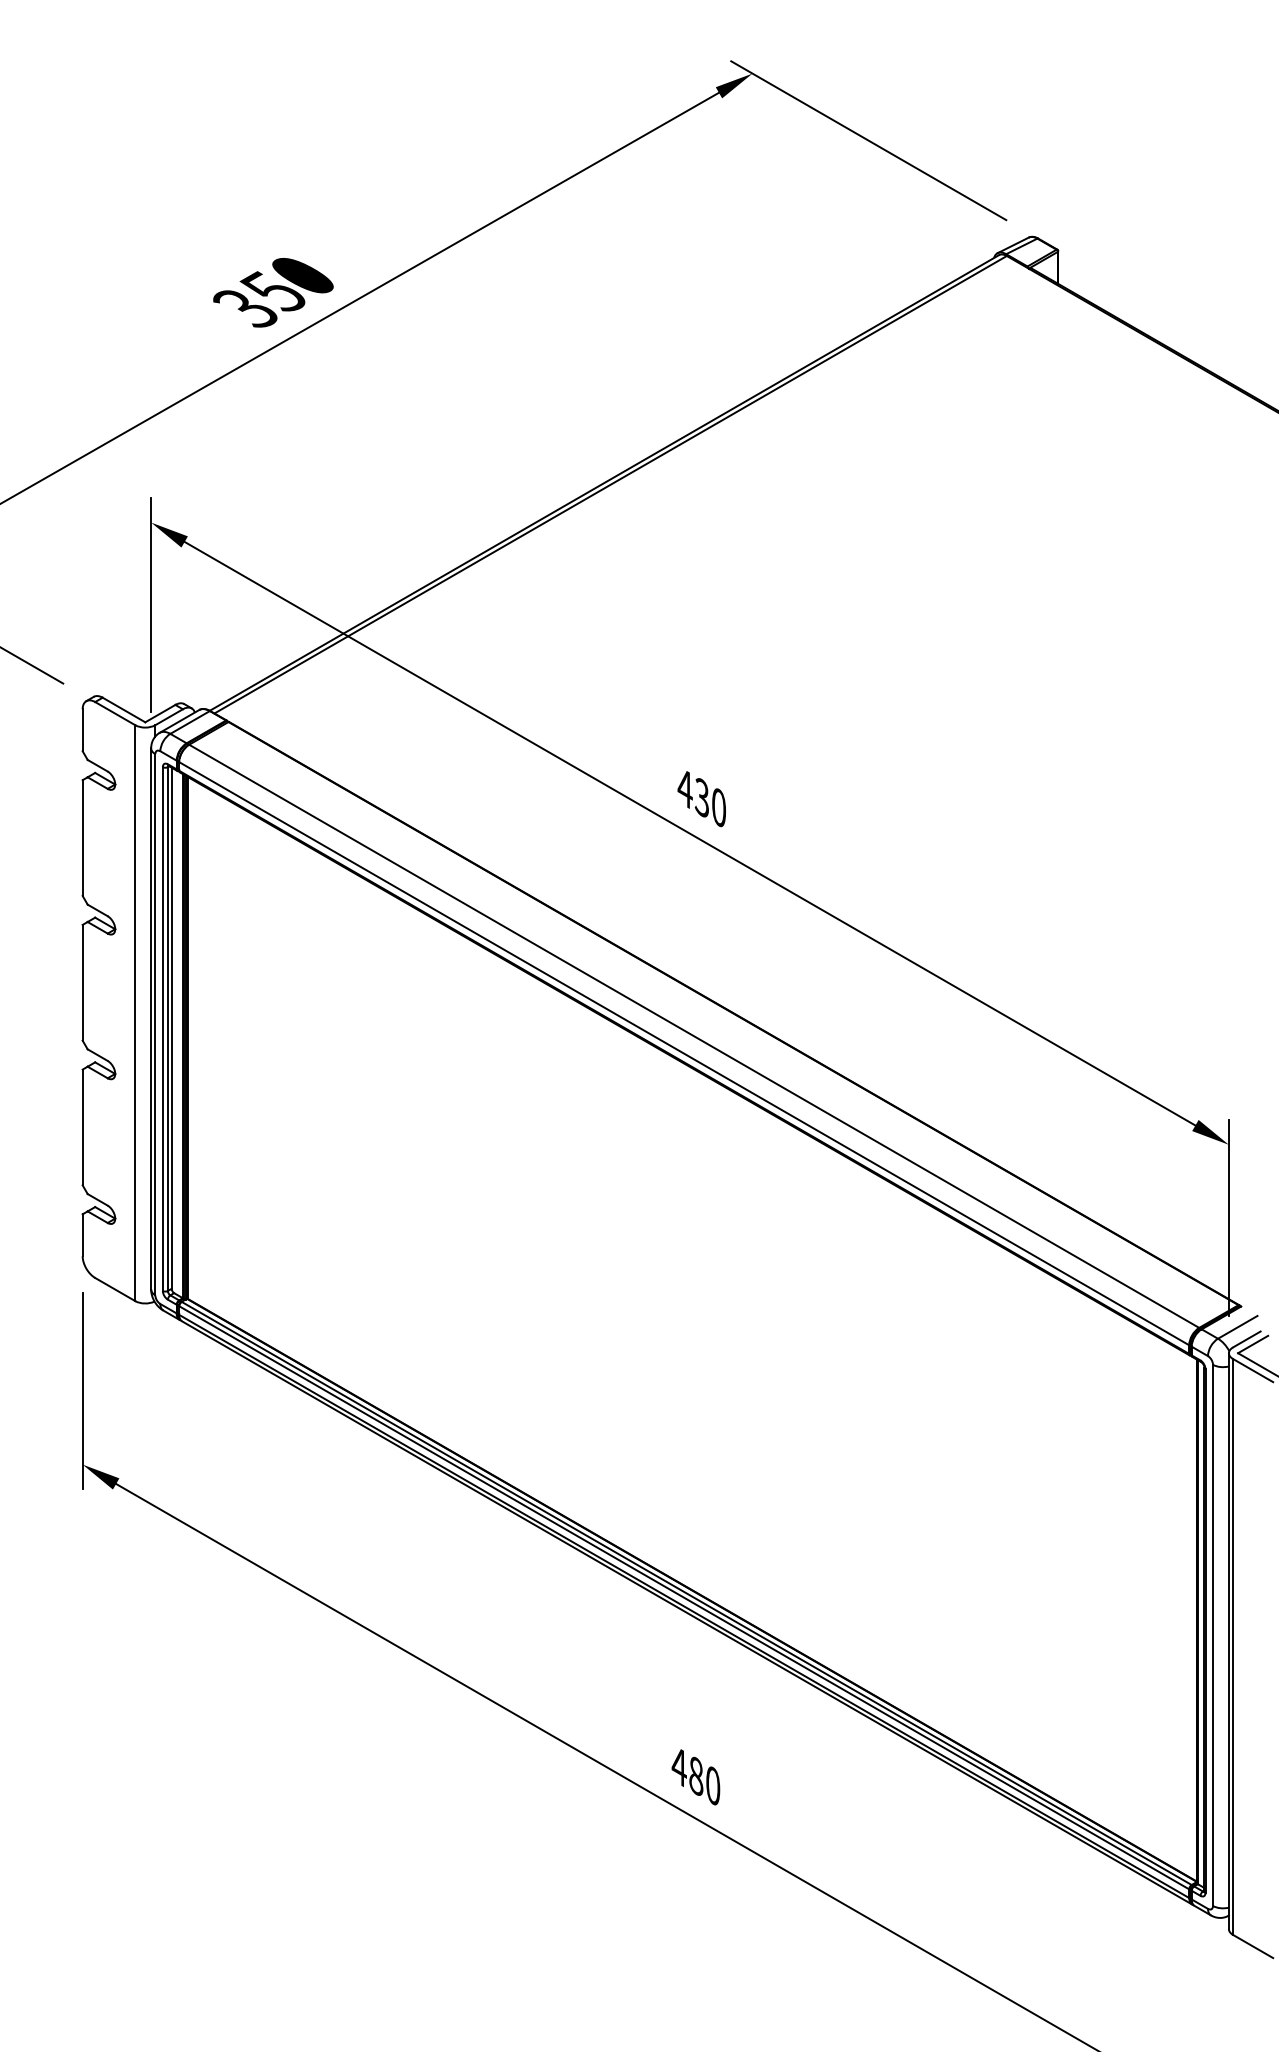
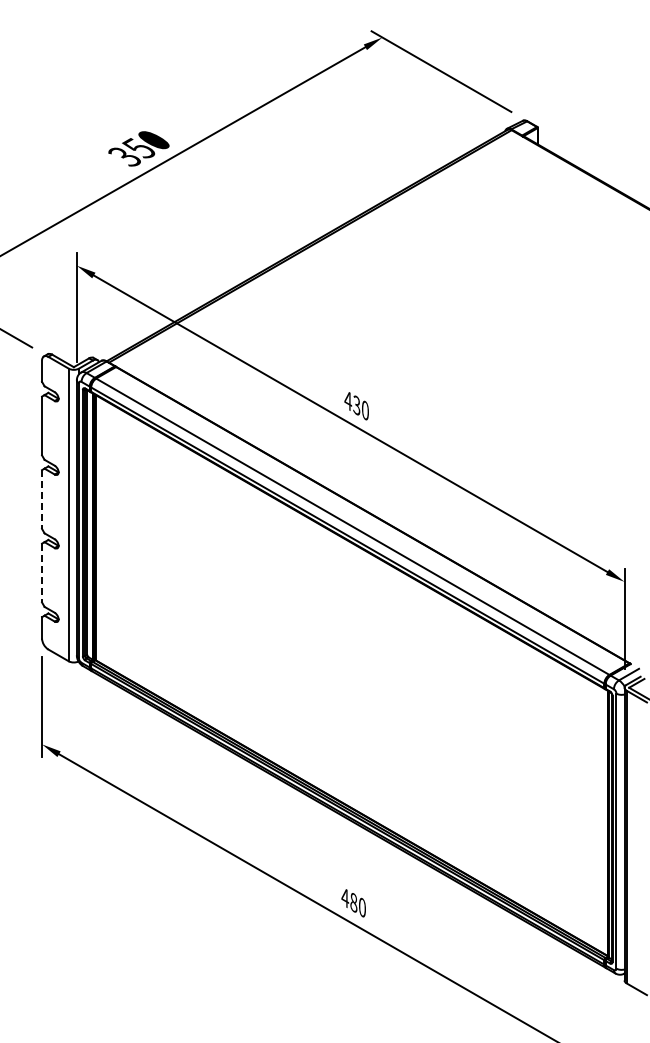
line: (83, 984) -> (42, 500), solid -> dashed
line: (83, 1128) -> (42, 573), solid -> dashed

